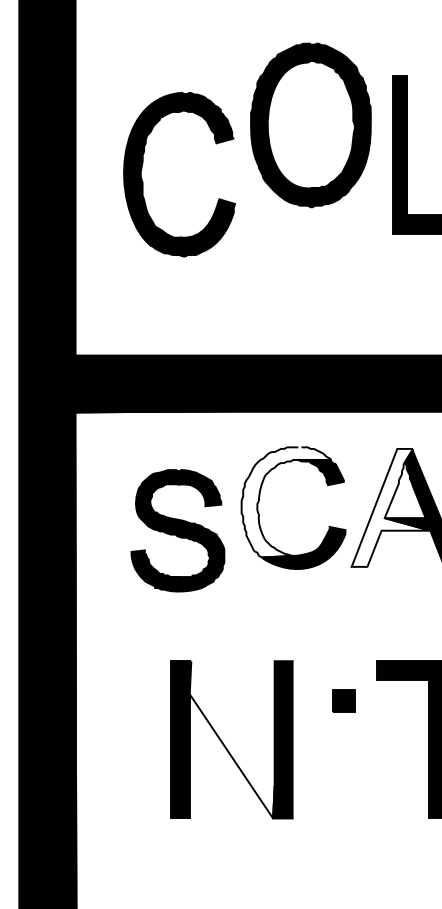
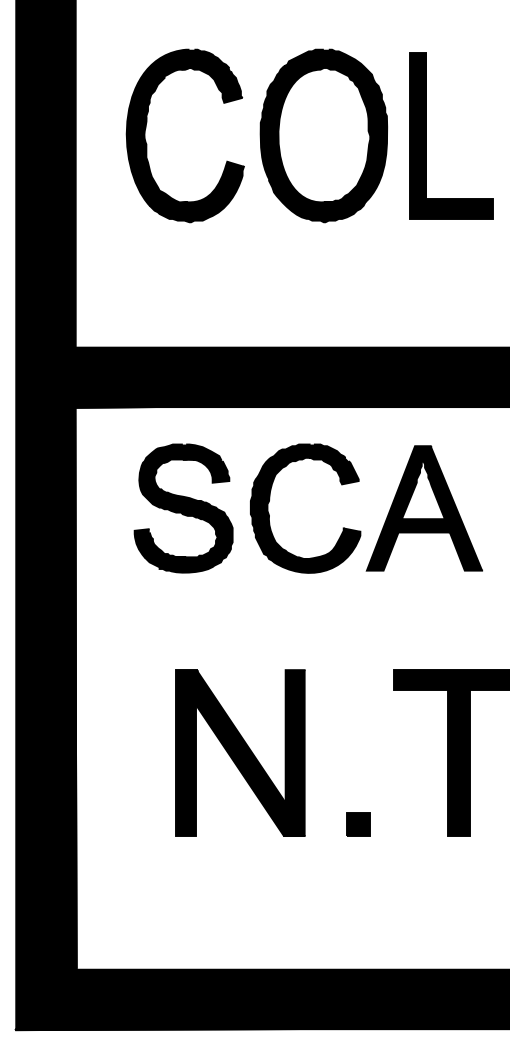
part: (310, 125) -> (323, 135), moved
part: (143, 182) -> (147, 144), moved
fill: (285, 502) -> (297, 502), added
fill: (390, 507) -> (407, 508), added
part: (177, 530) -> (183, 508), moved
part: (343, 701) -> (358, 824), moved
fill: (231, 740) -> (240, 753), added

